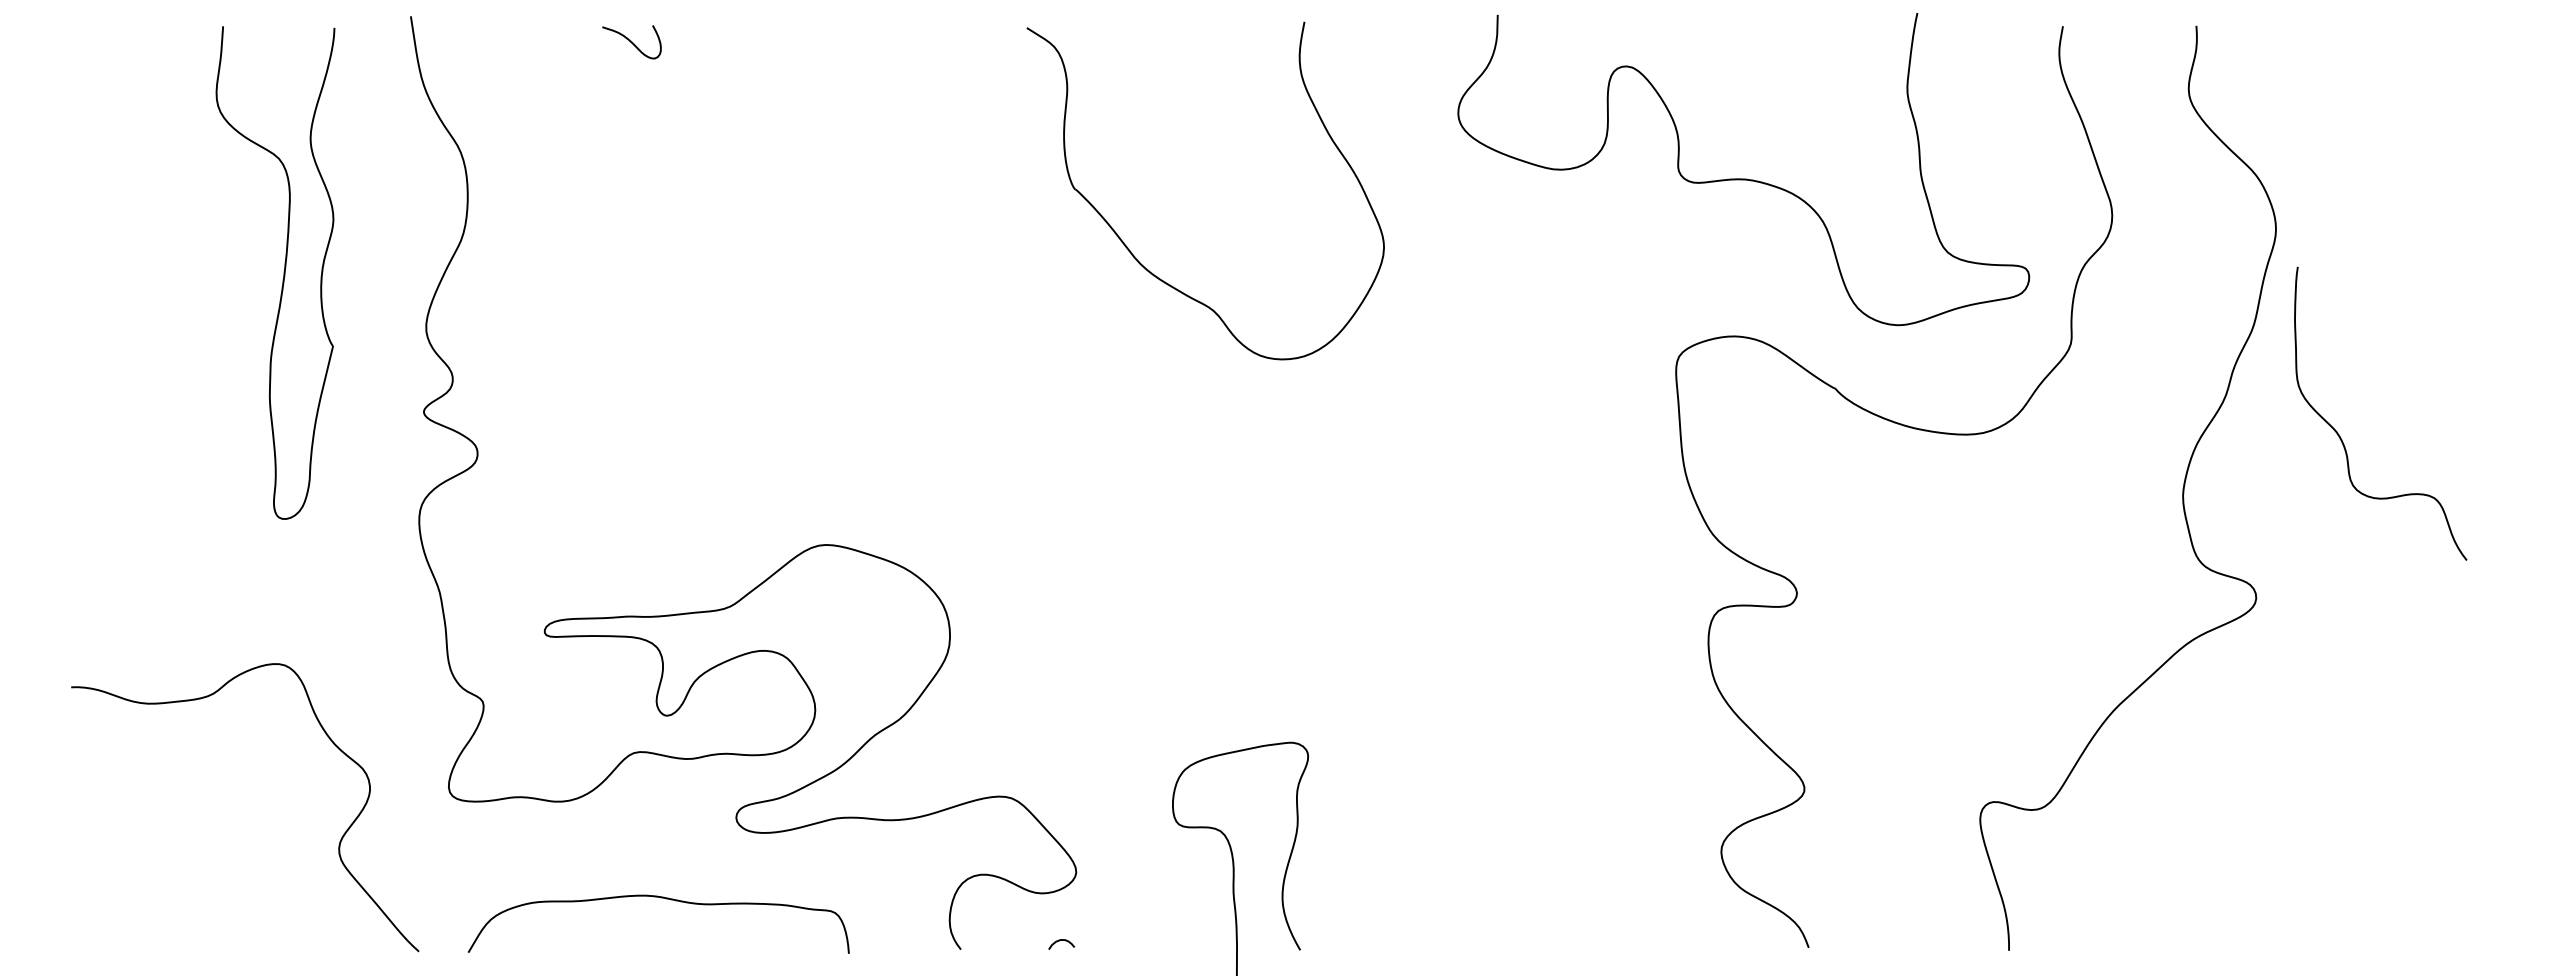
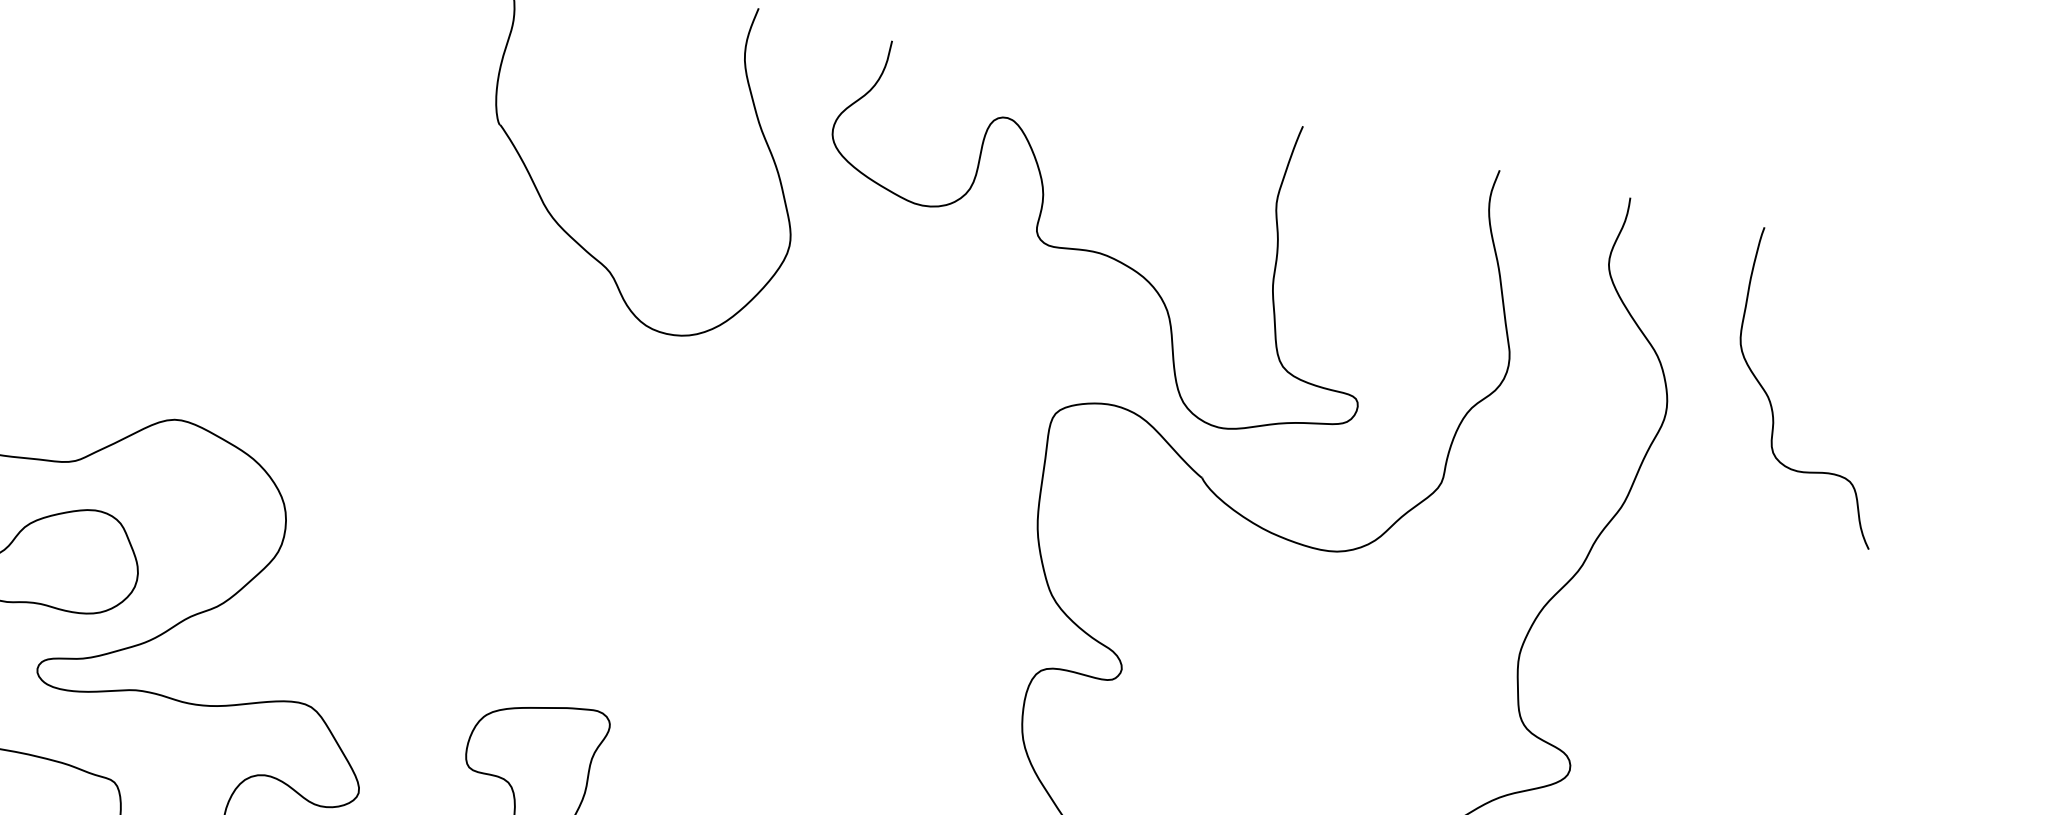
curve: (1743, 178) -> (1098, 251), moved
curve: (2341, 437) -> (1771, 403), moved

